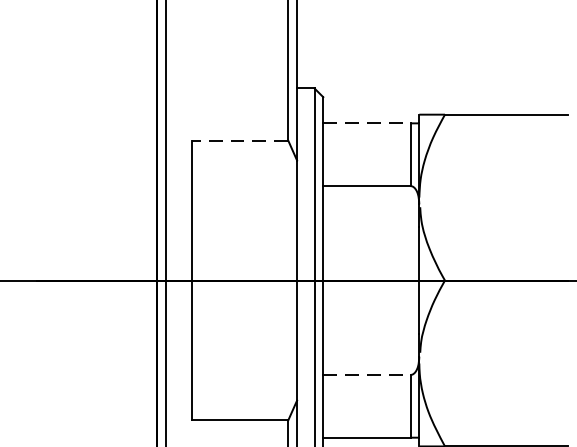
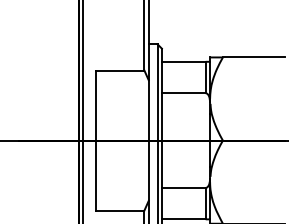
line: (366, 122) -> (183, 61), dashed -> solid
line: (238, 140) -> (119, 70), dashed -> solid
line: (366, 374) -> (183, 187), dashed -> solid

